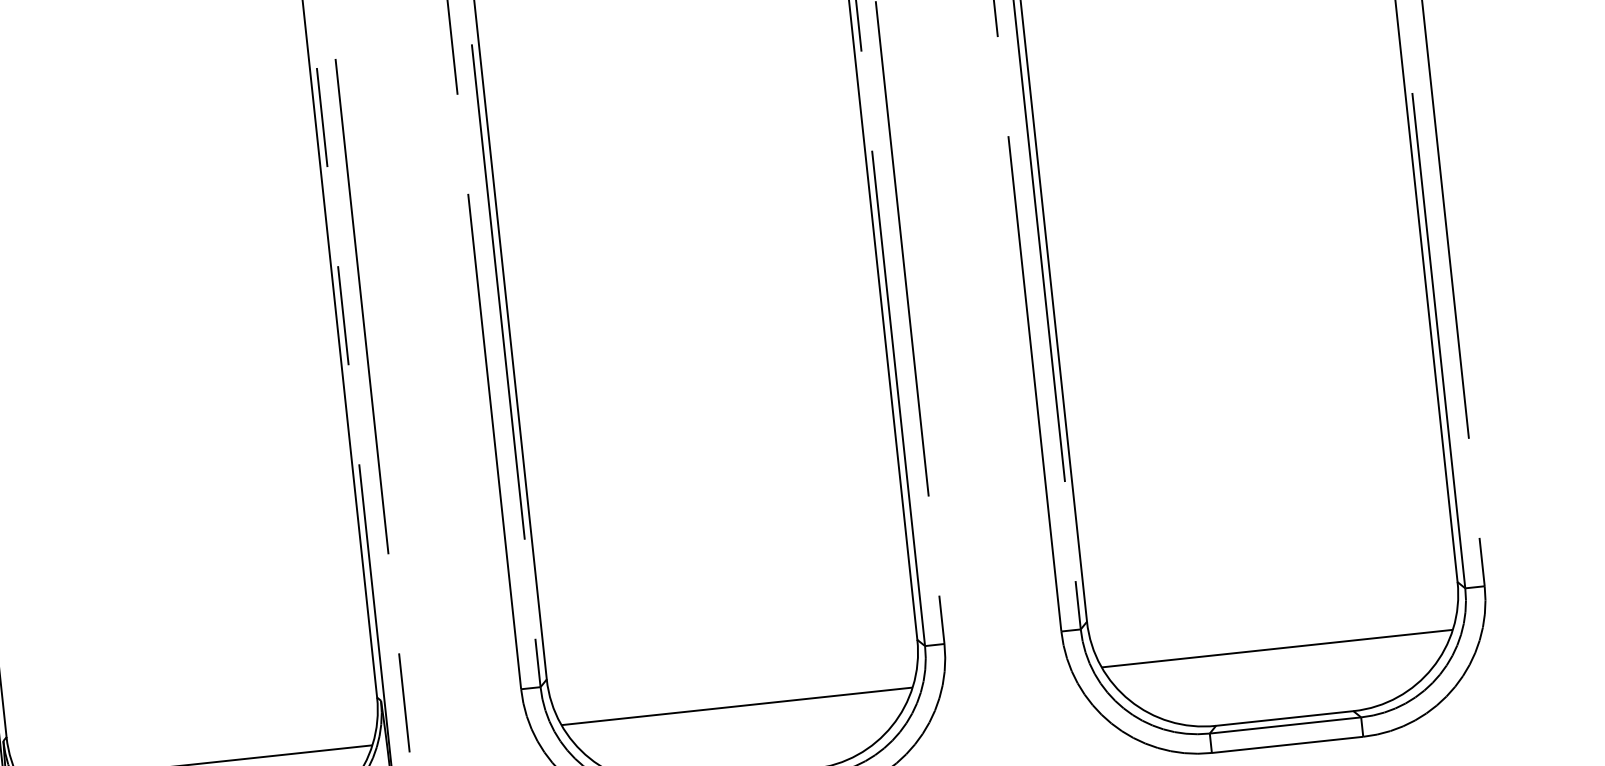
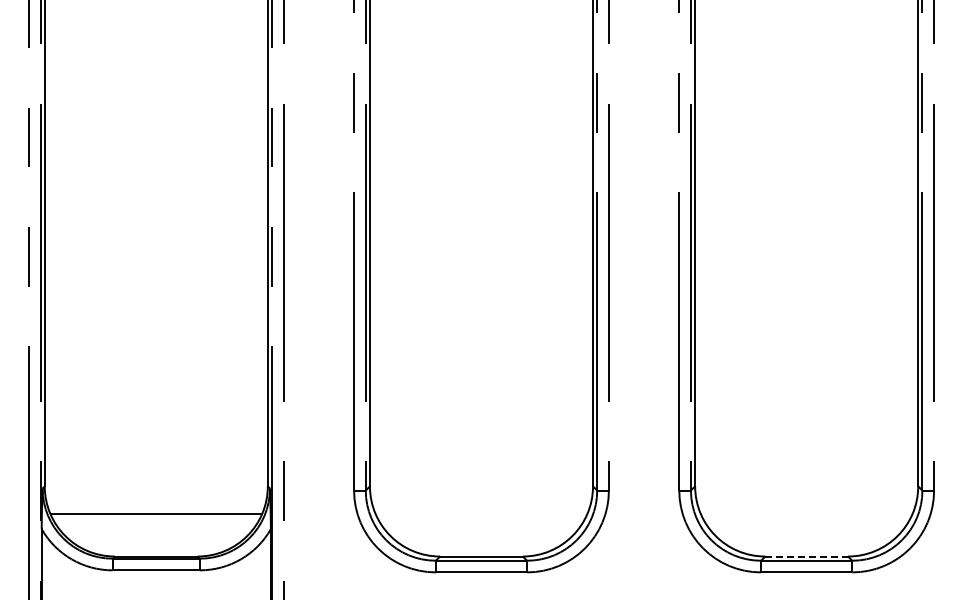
line: (1276, 648) -> (806, 514), removed
line: (737, 706) -> (481, 514), removed
line: (1286, 718) -> (807, 556), solid -> dashed

